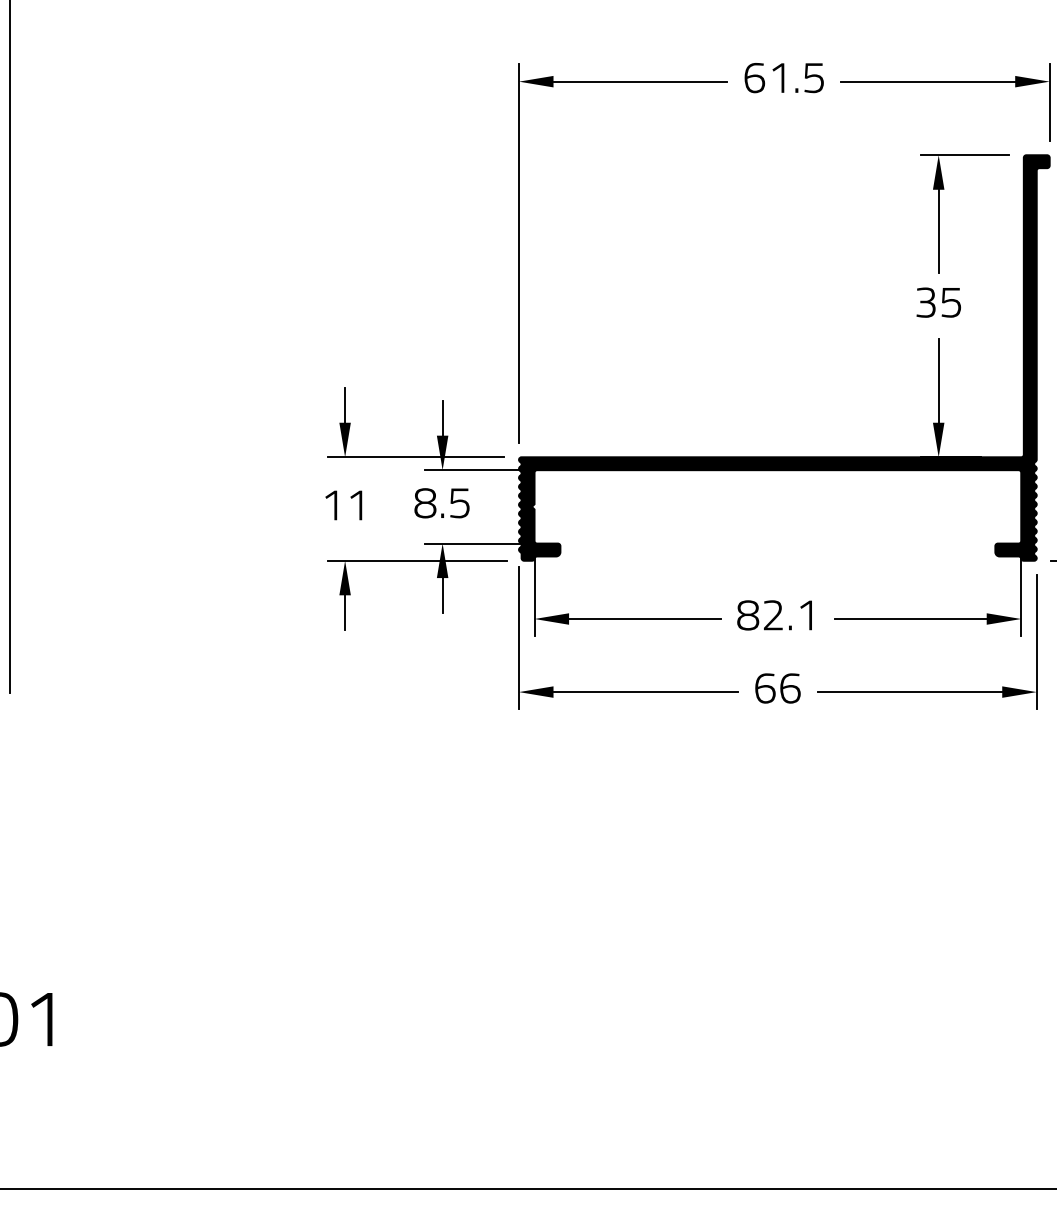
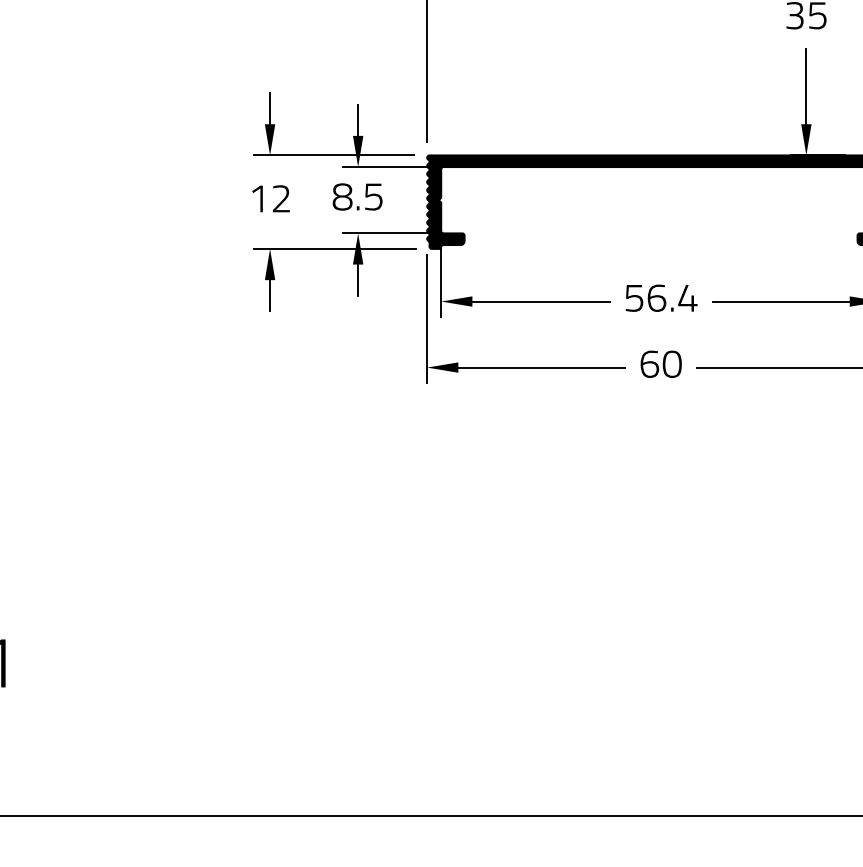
text: (357, 505) -> (281, 198), 11 -> 12
text: (777, 615) -> (660, 298), 82.1 -> 56.4
text: (789, 688) -> (671, 364), 66 -> 60

